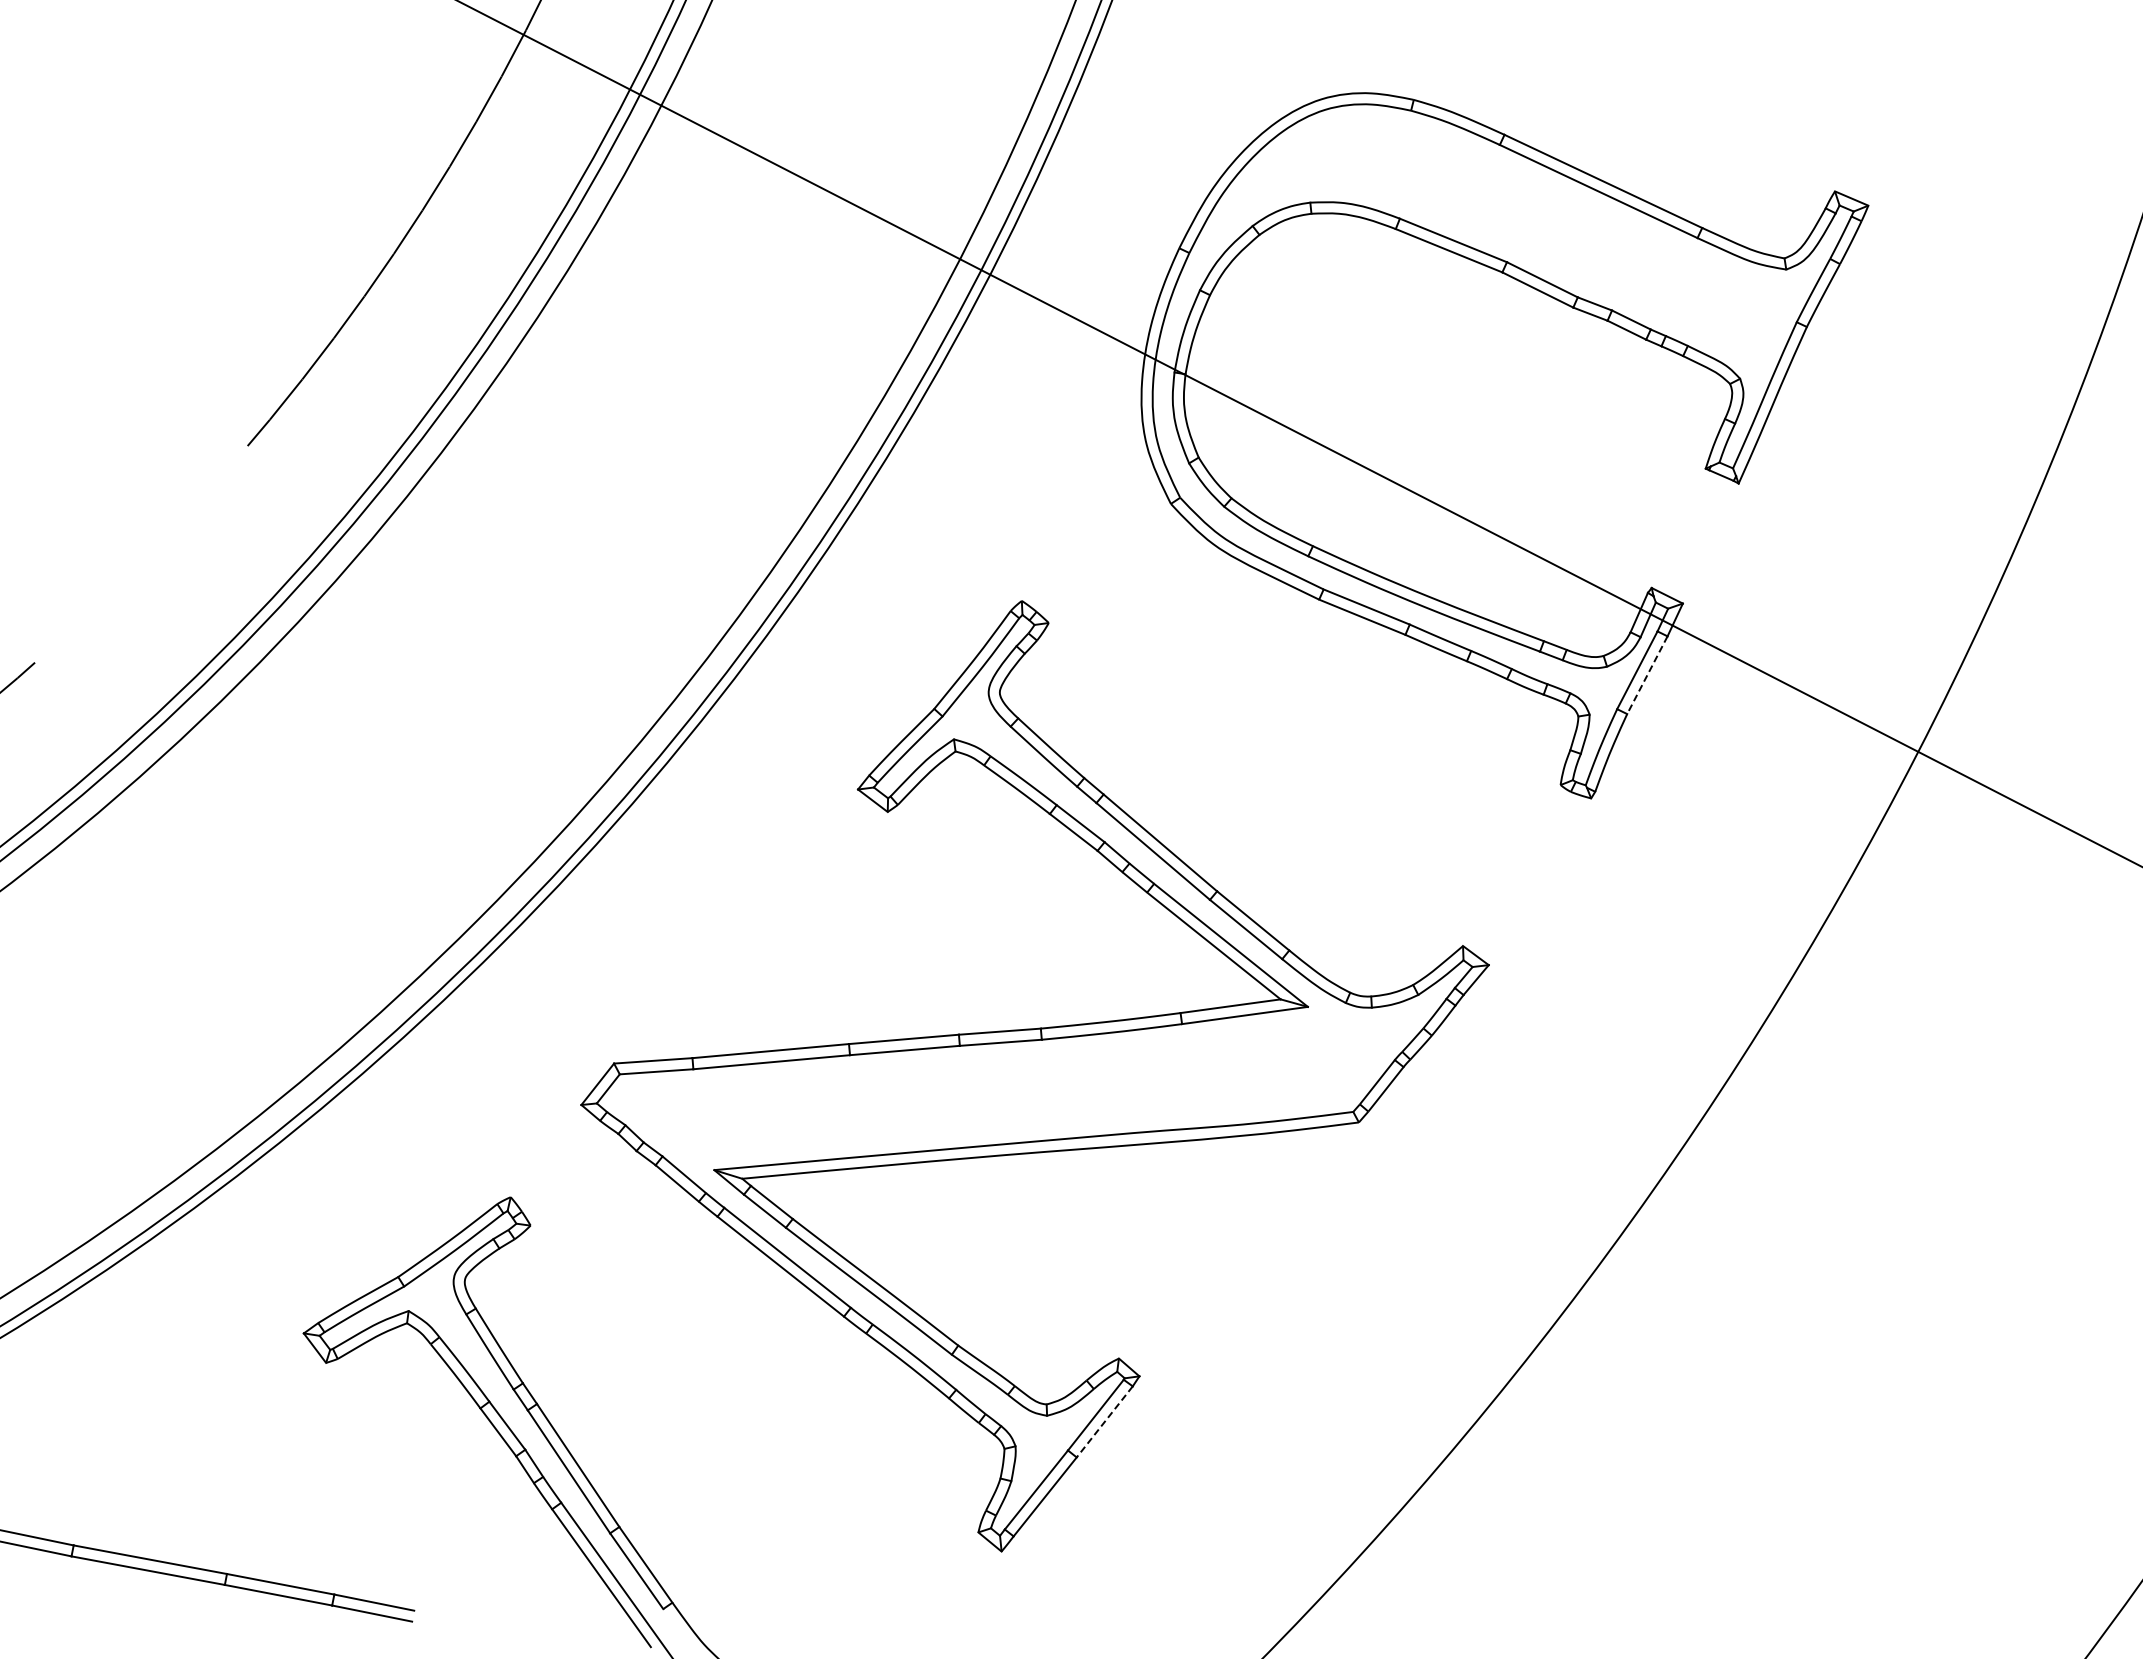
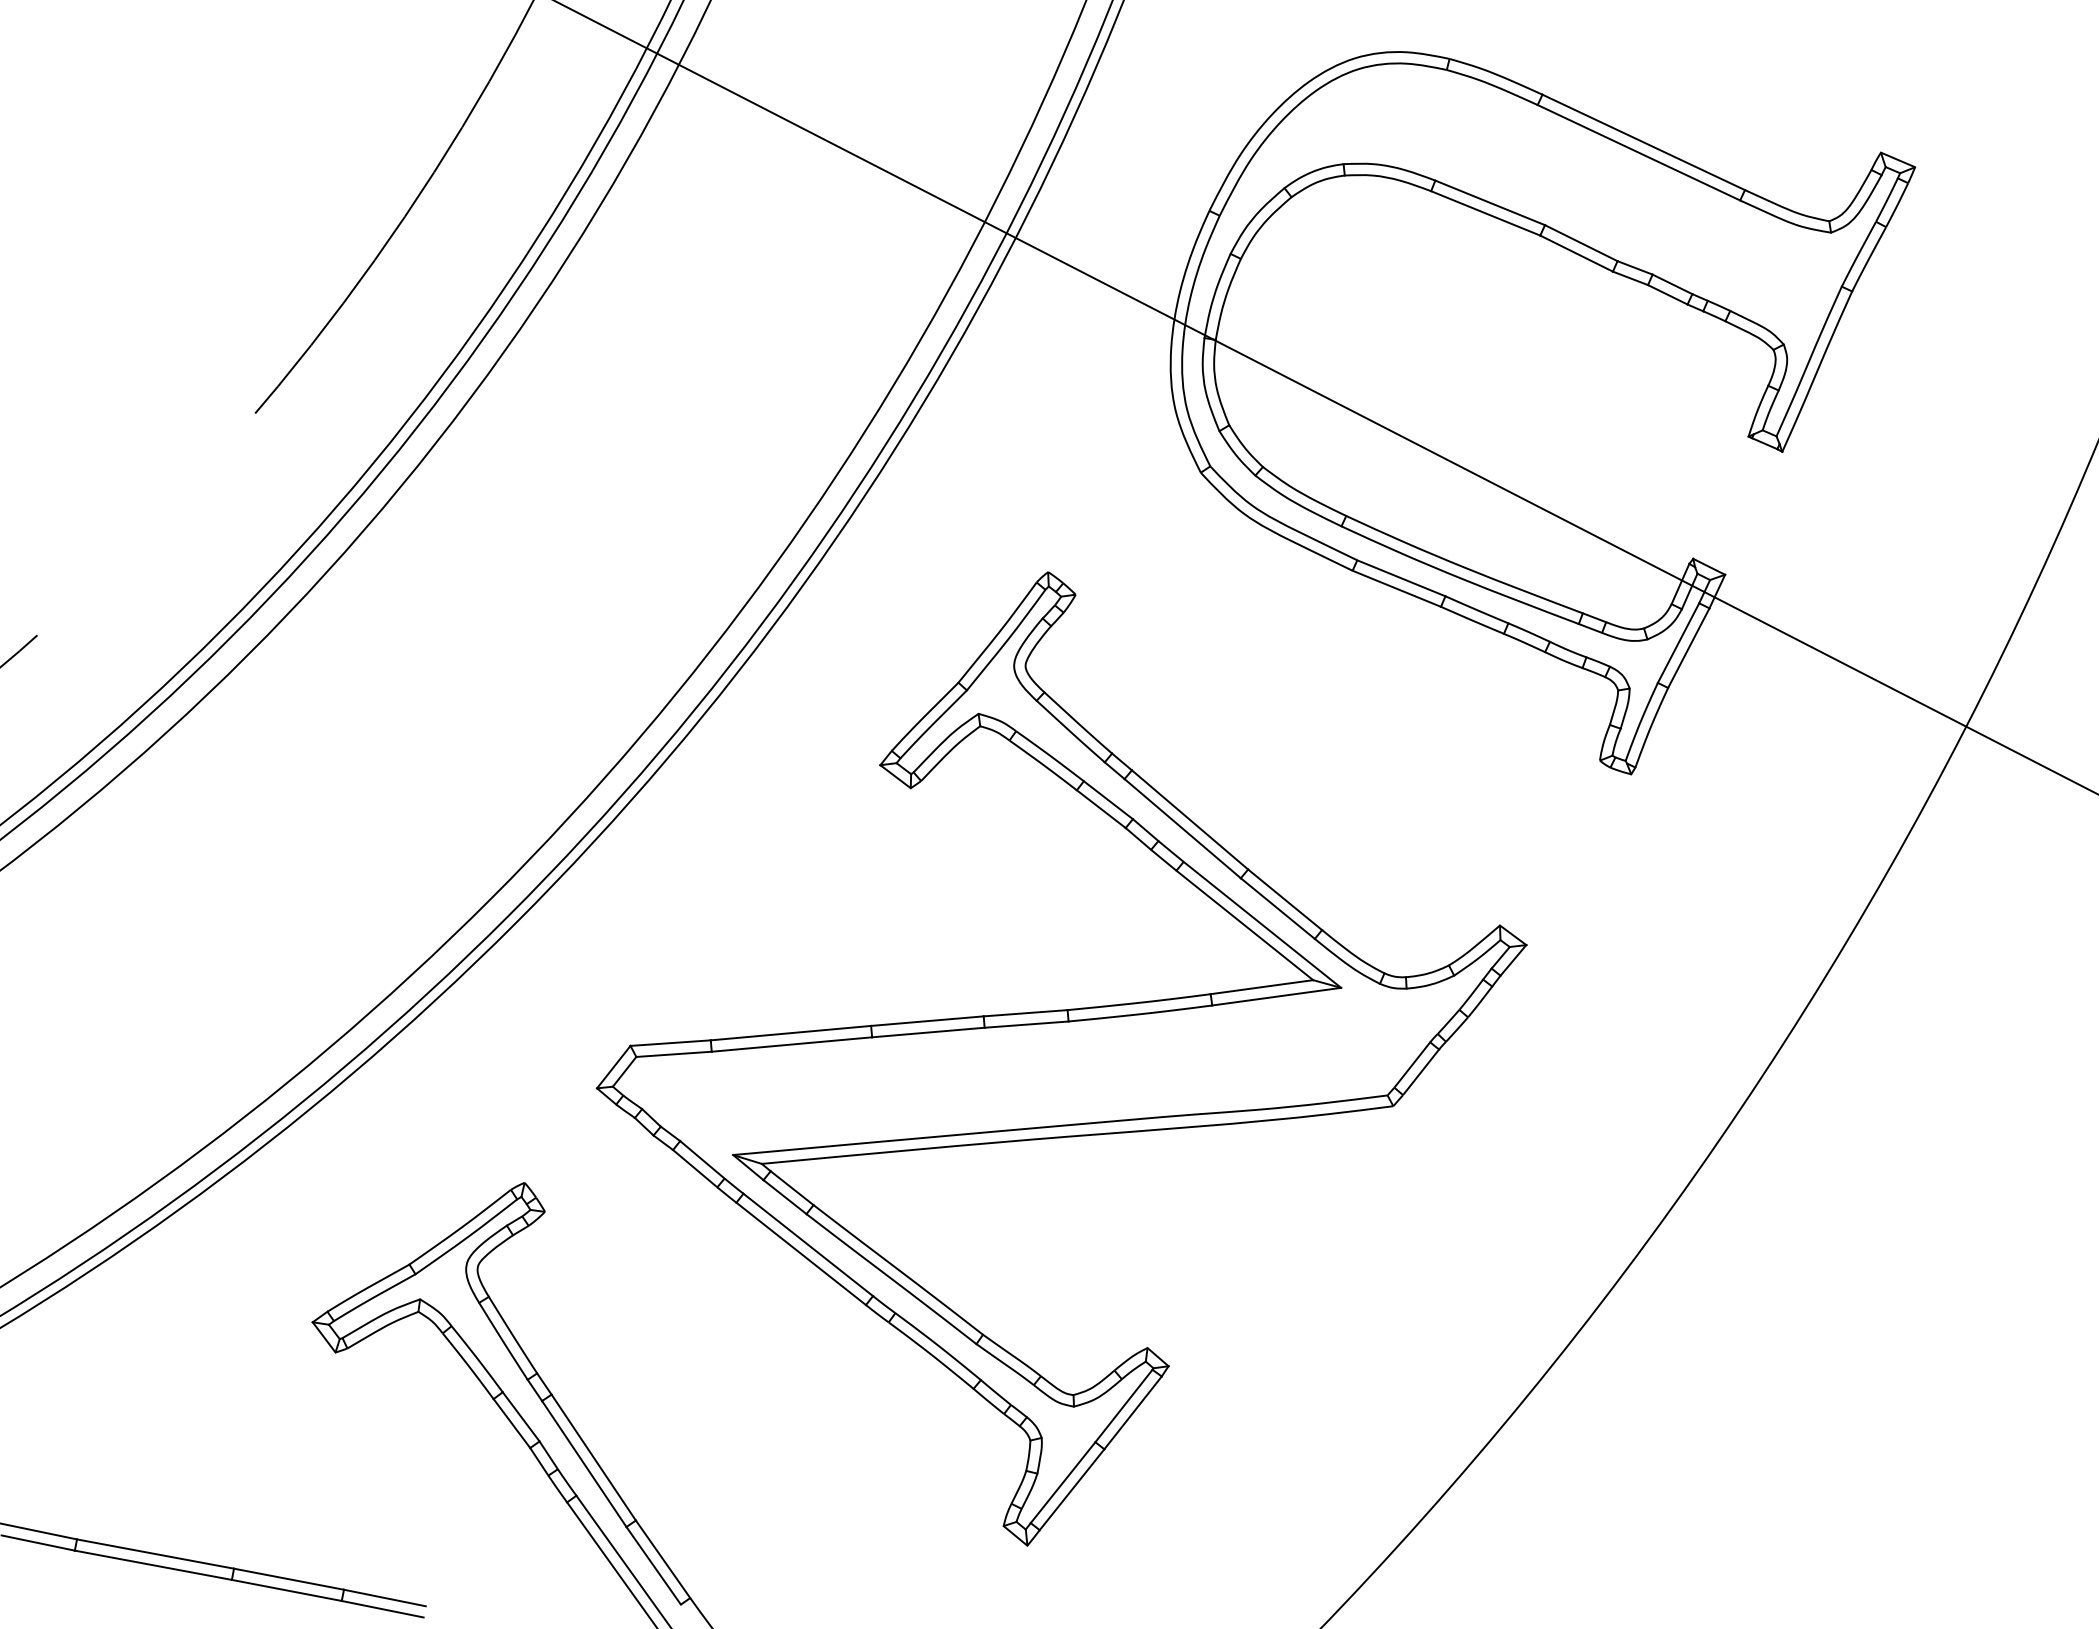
line: (1647, 675) -> (1688, 648), dashed -> solid
line: (1104, 1422) -> (1132, 1413), dashed -> solid

